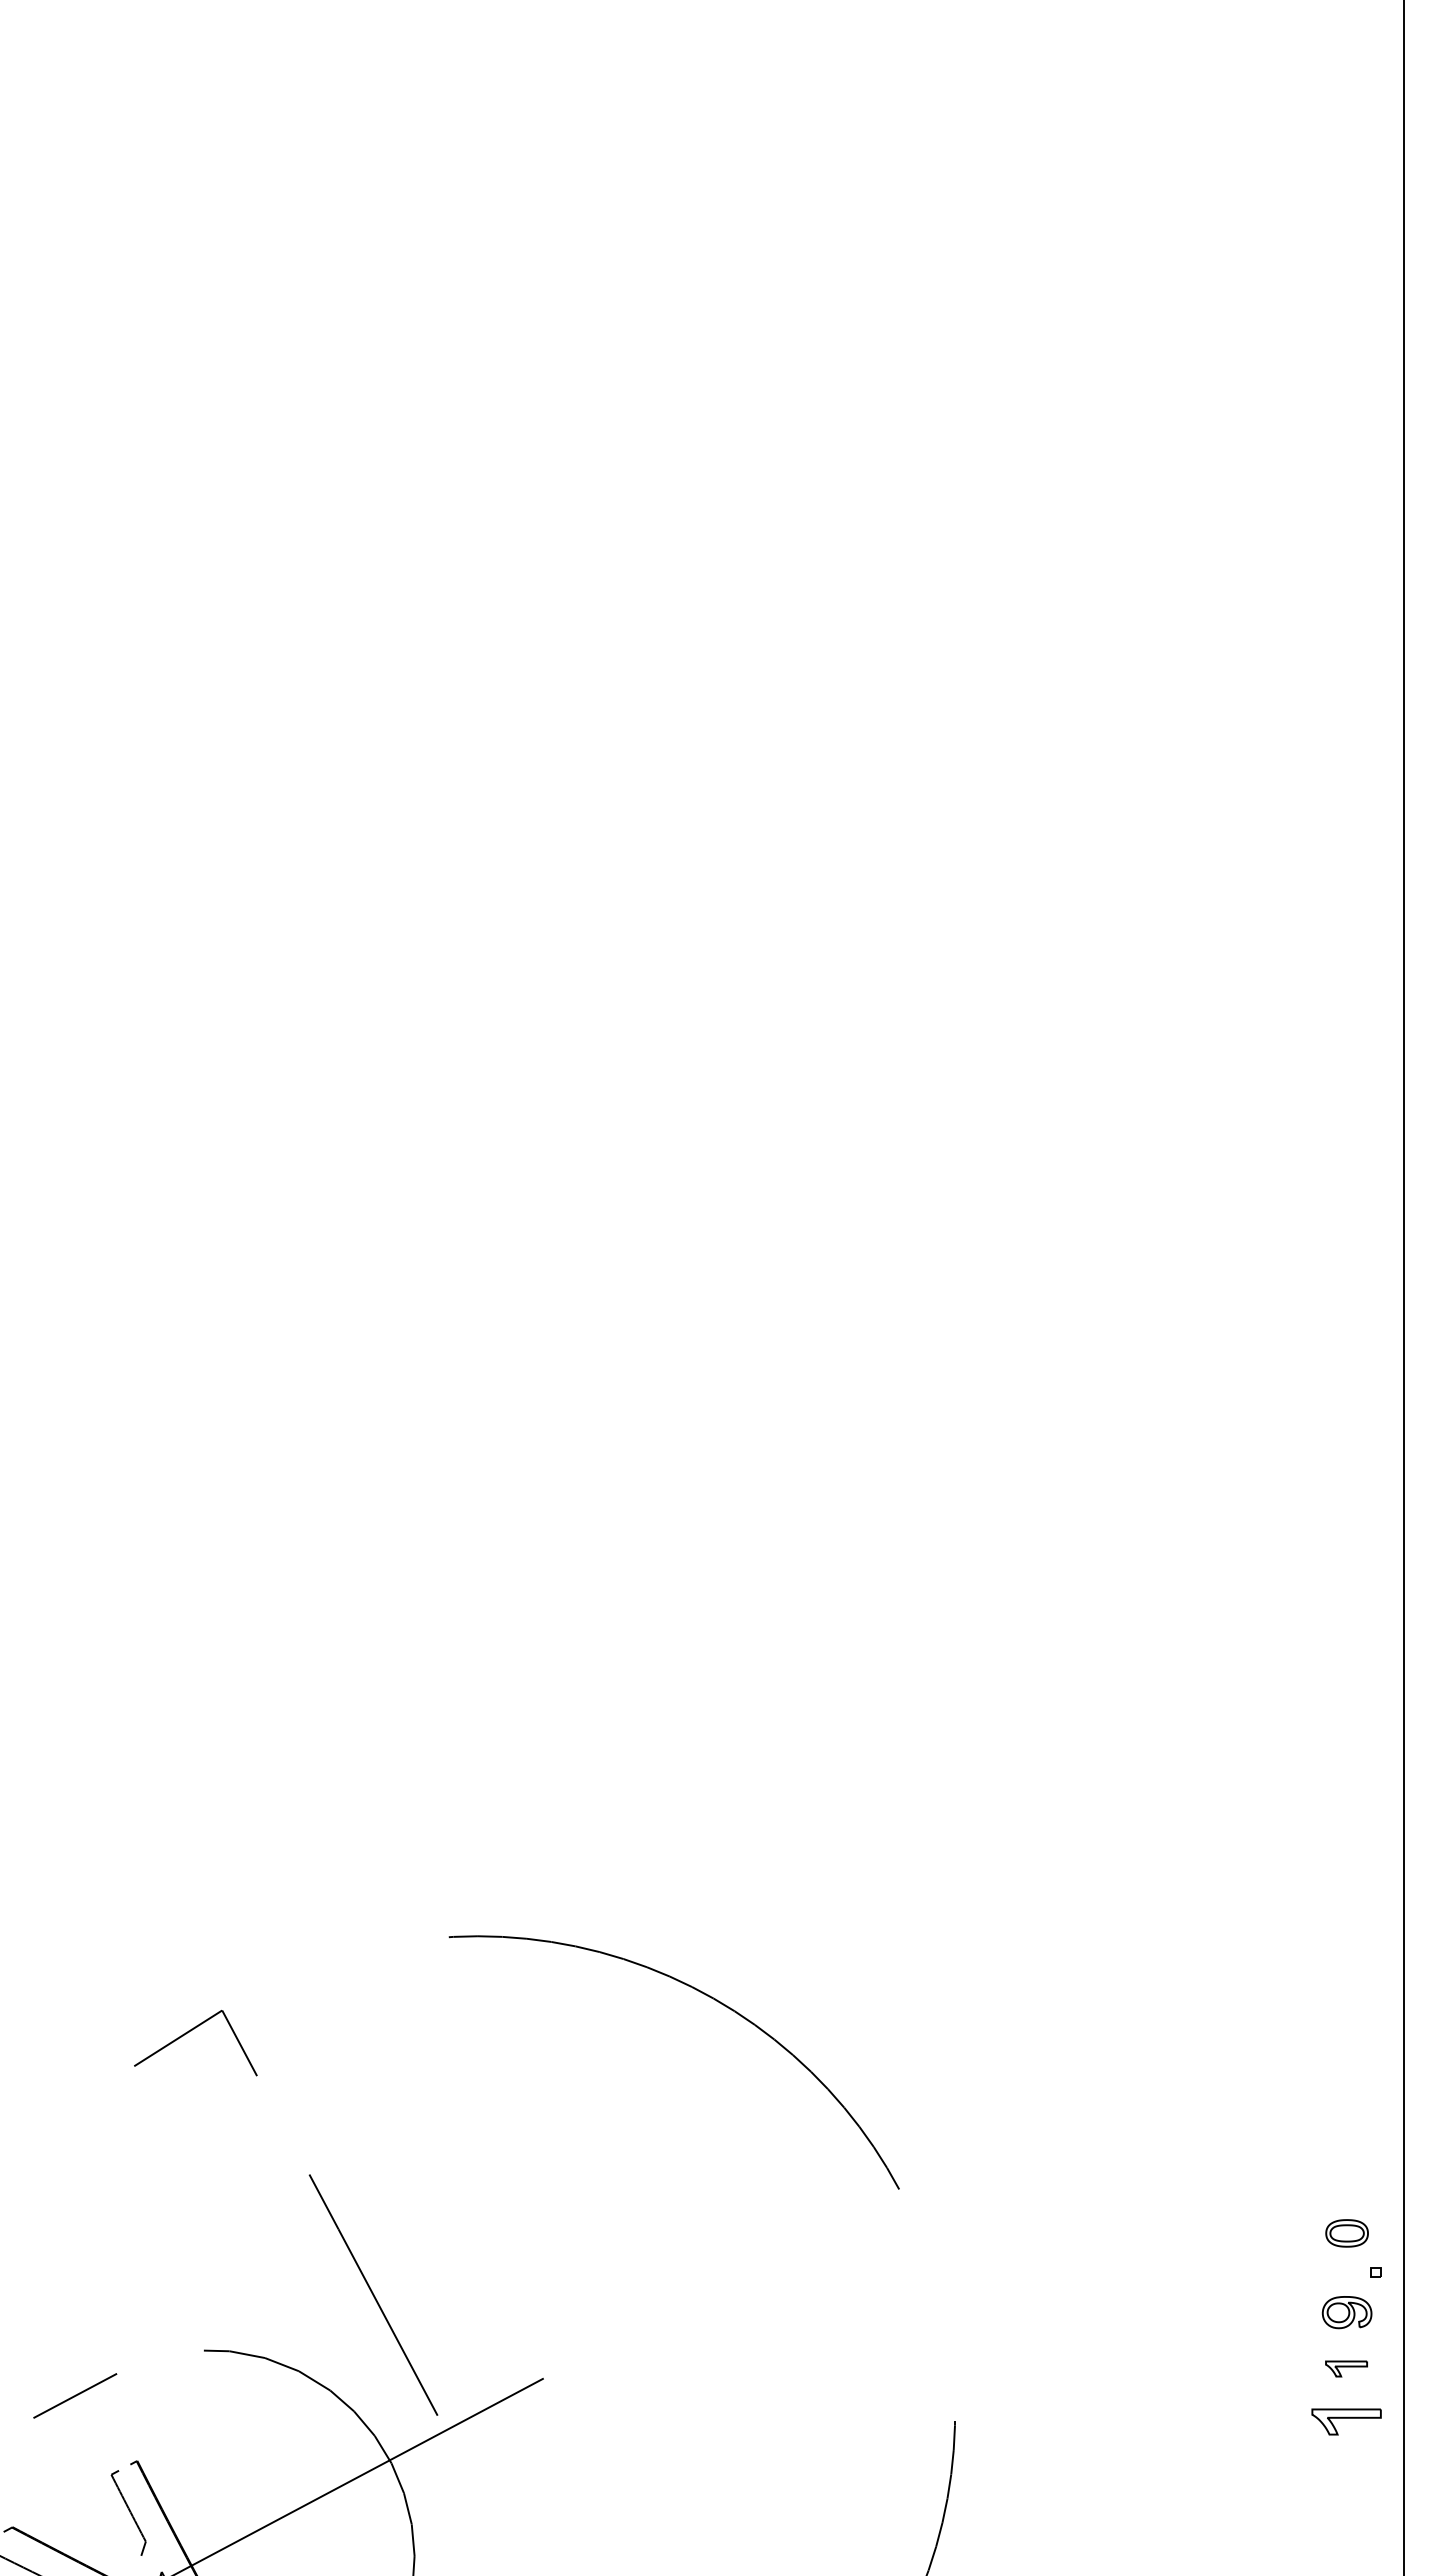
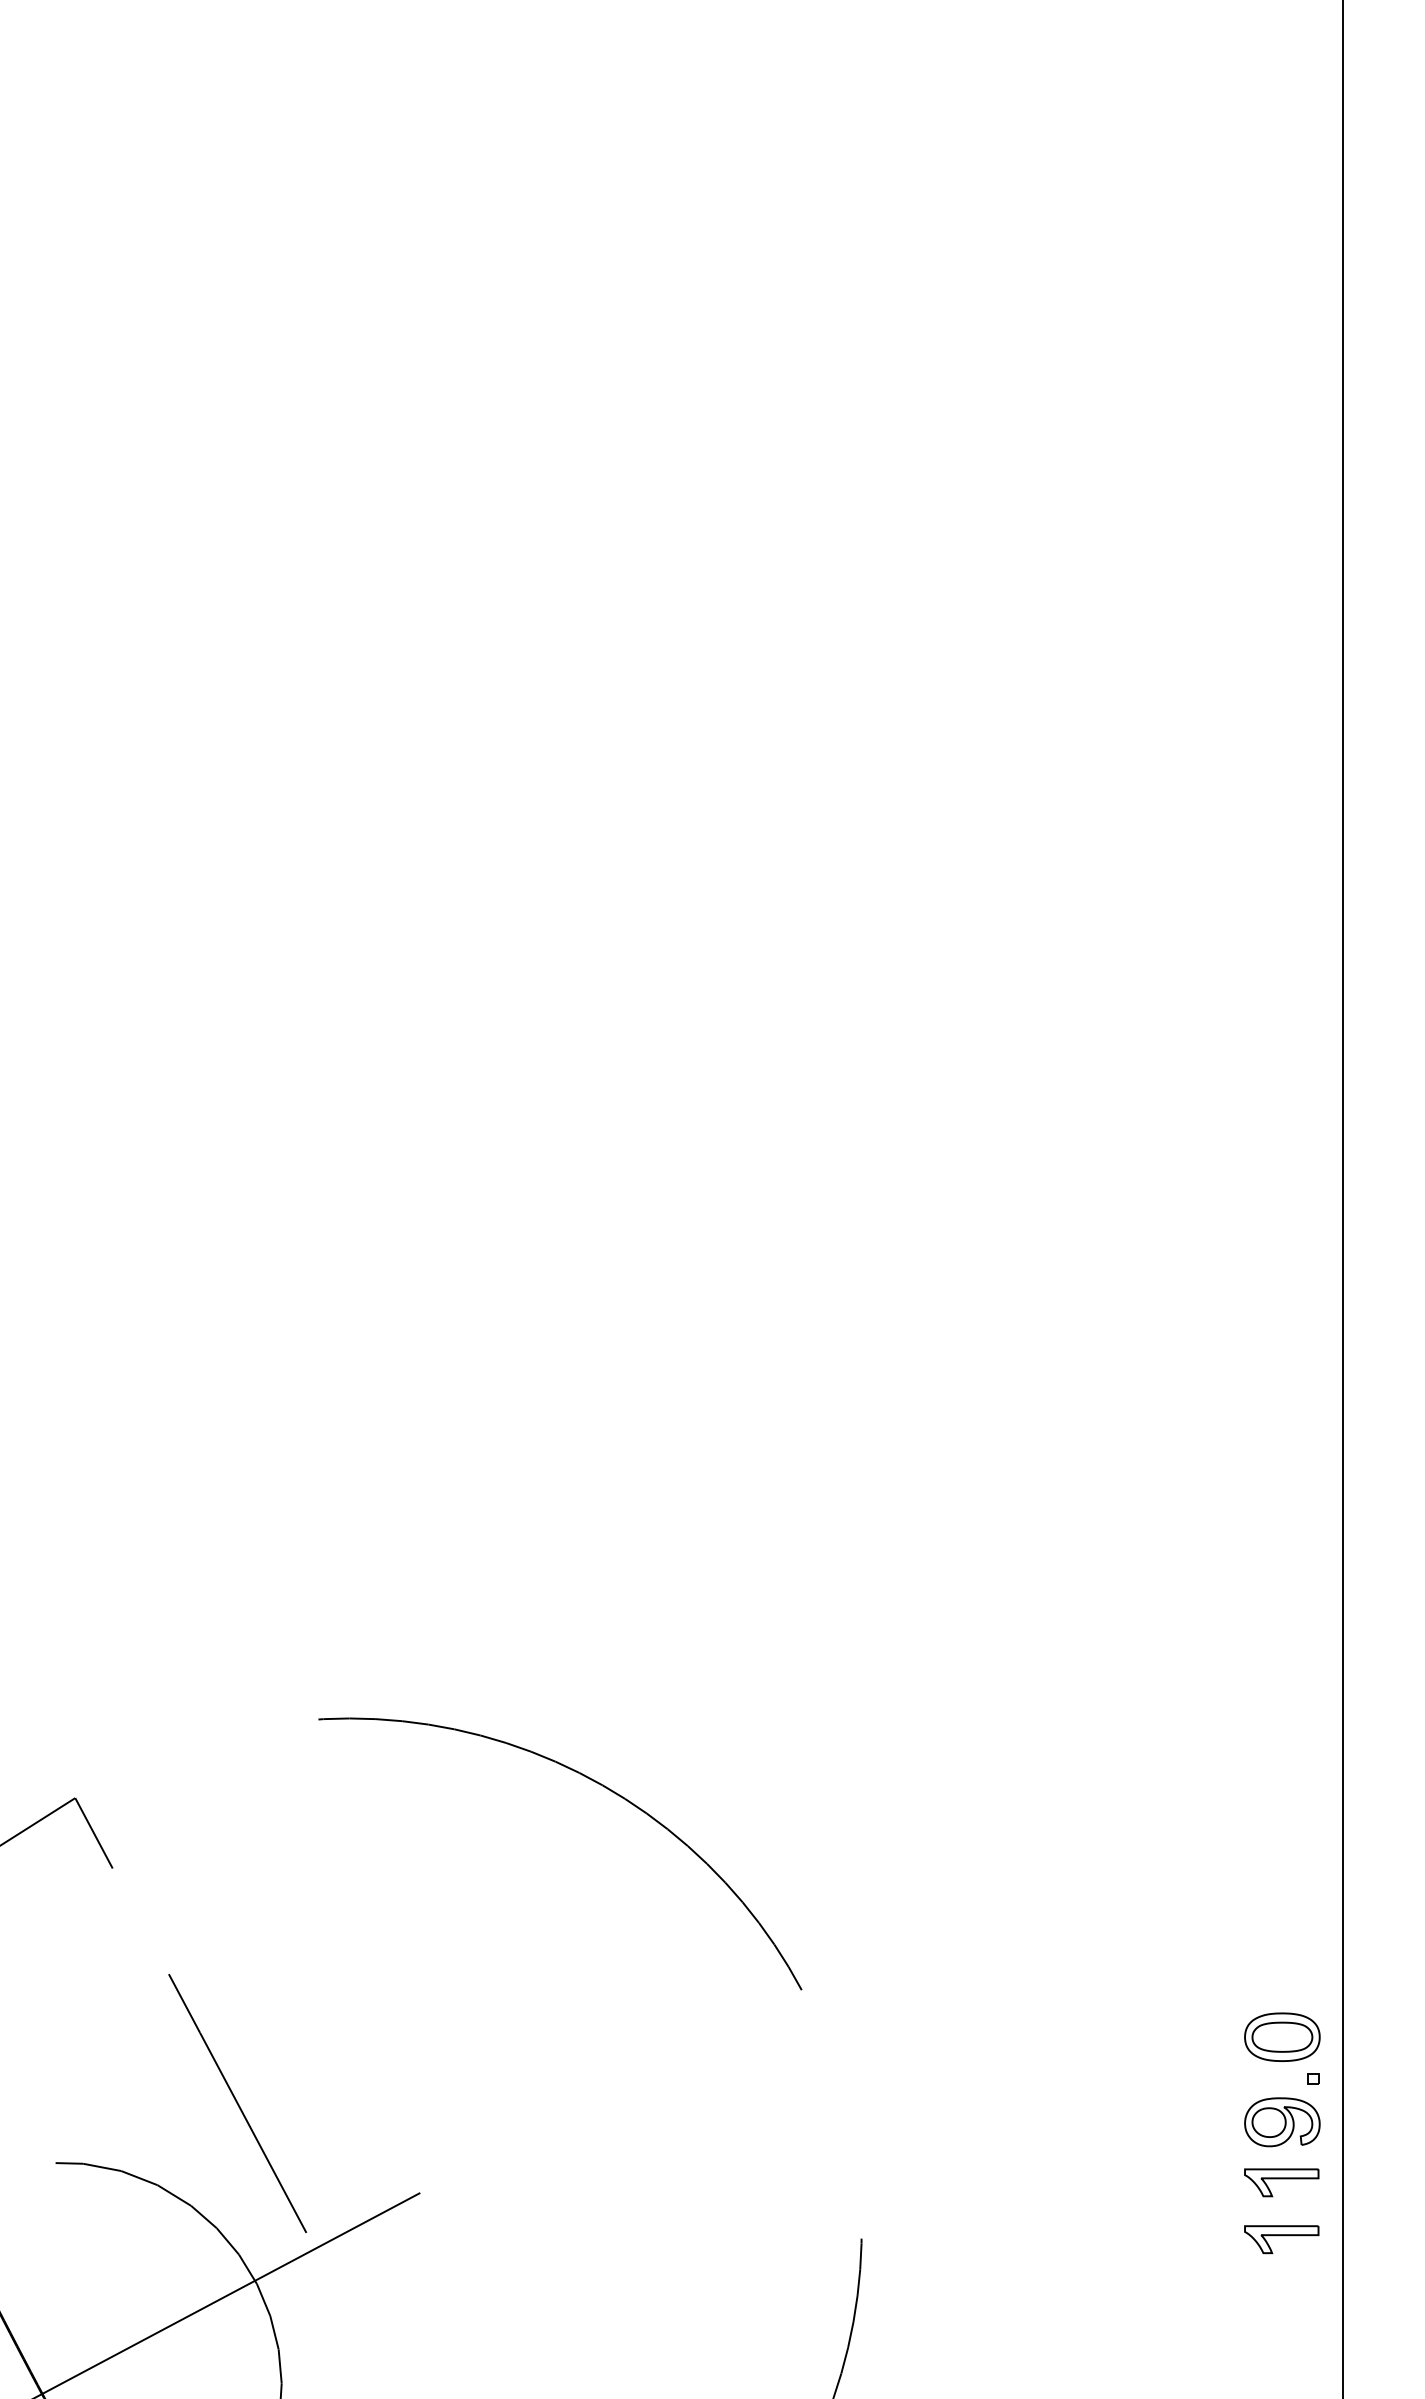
part: (1346, 2233) -> (1281, 2037), size x1.67
part: (1346, 2312) -> (1281, 2122), size x1.43
part: (1346, 2368) -> (1281, 2182), size x1.67

